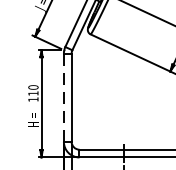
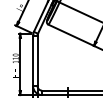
line: (64, 98) -> (33, 61), dashed -> solid

